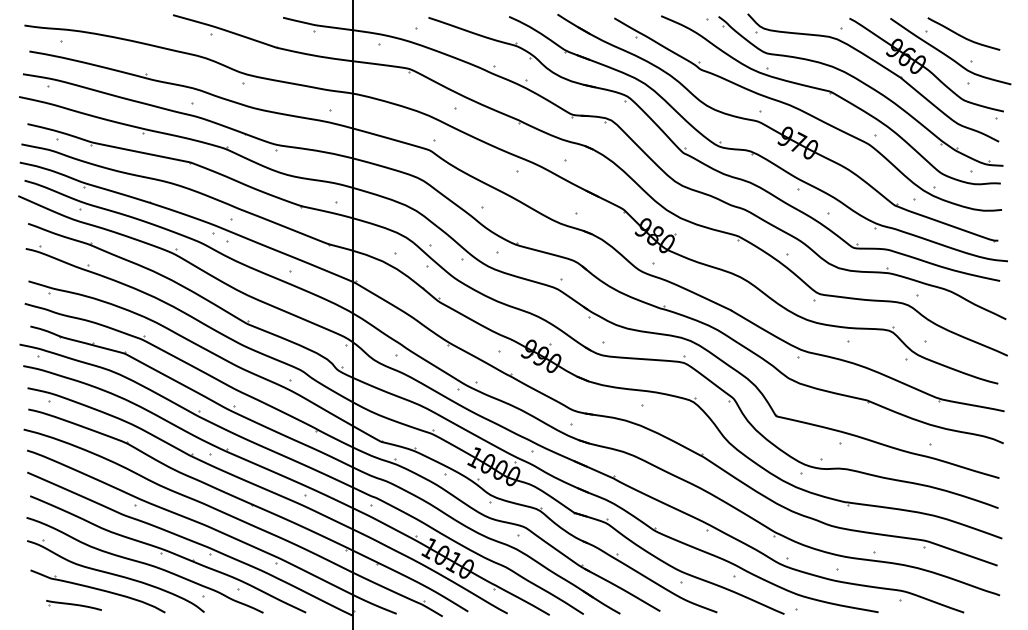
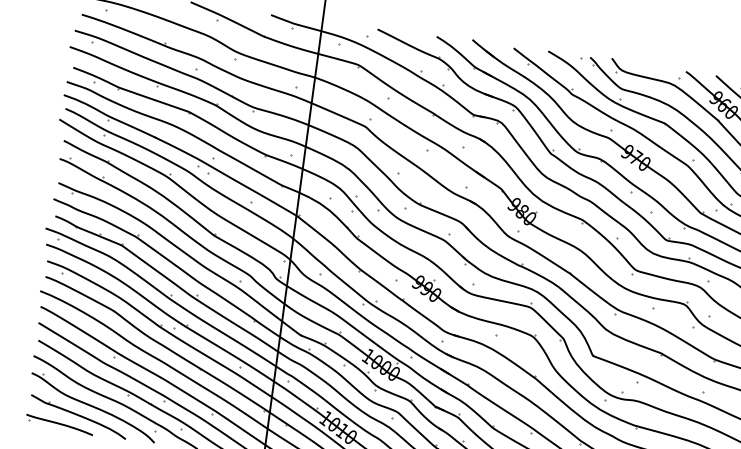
part: (73, 605) -> (59, 424), size x1.67

